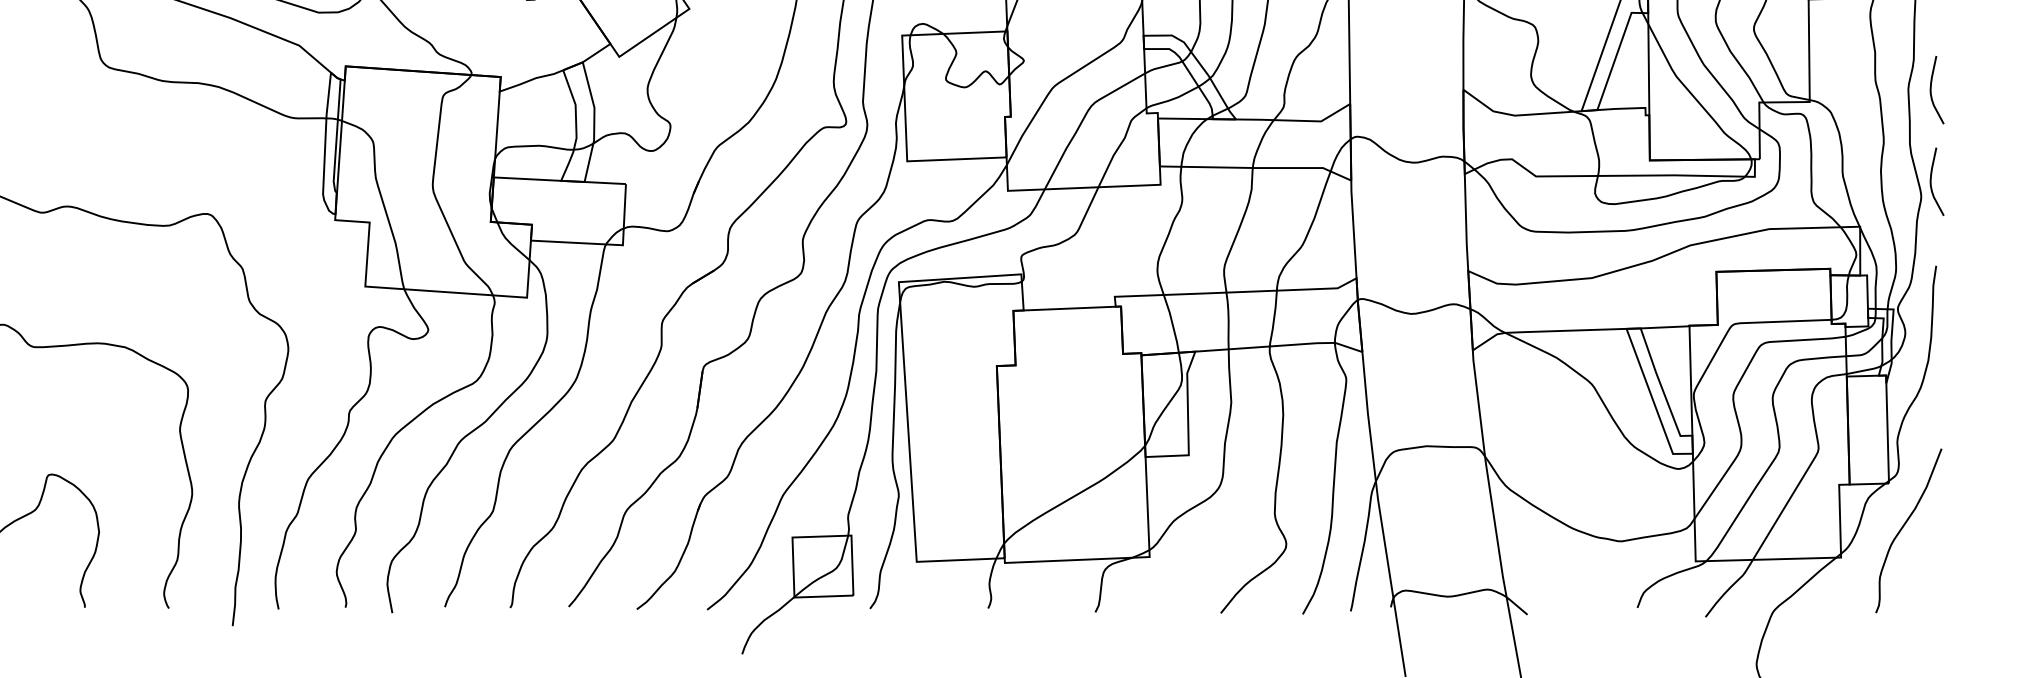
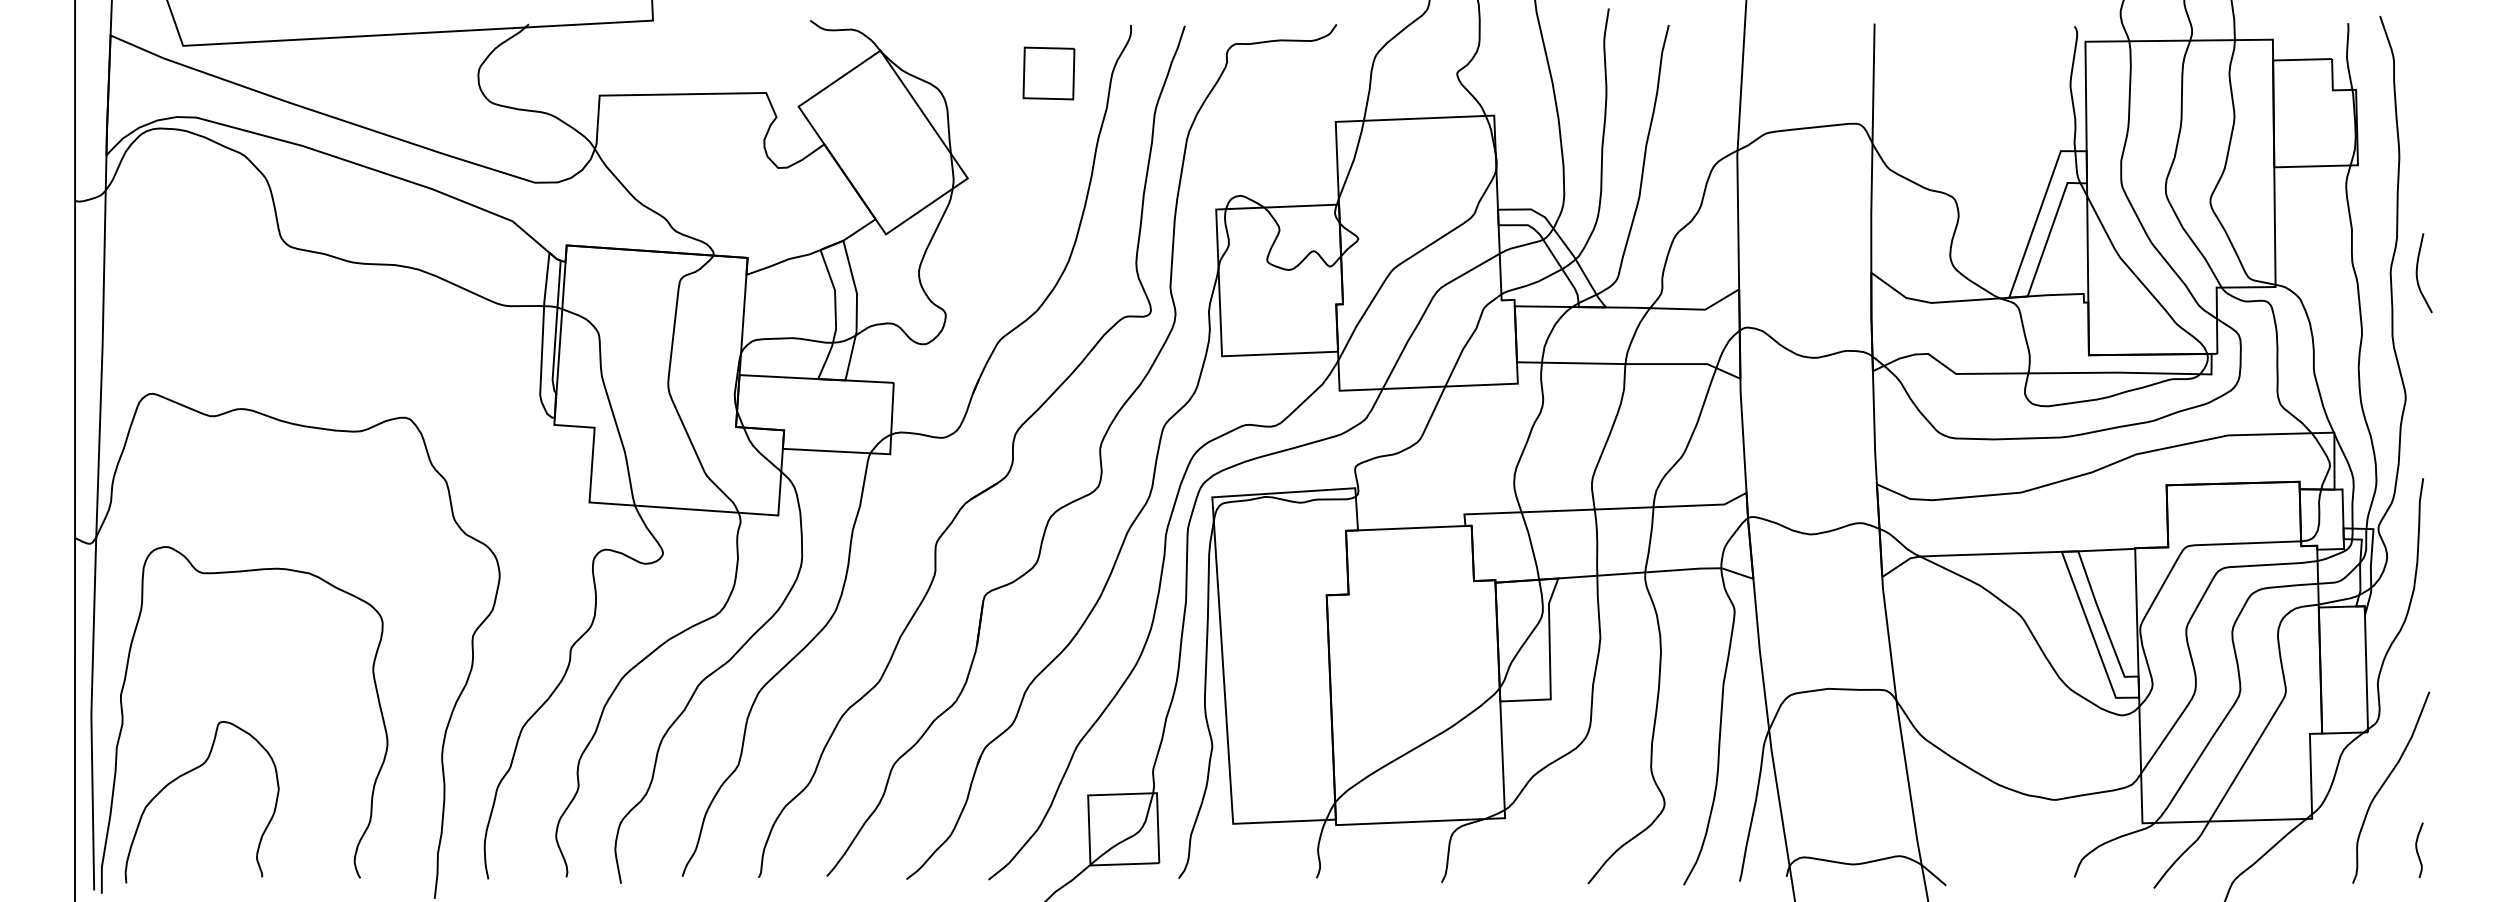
curve: (1931, 182) -> (2417, 380), removed
curve: (1931, 584) -> (2417, 850), added

